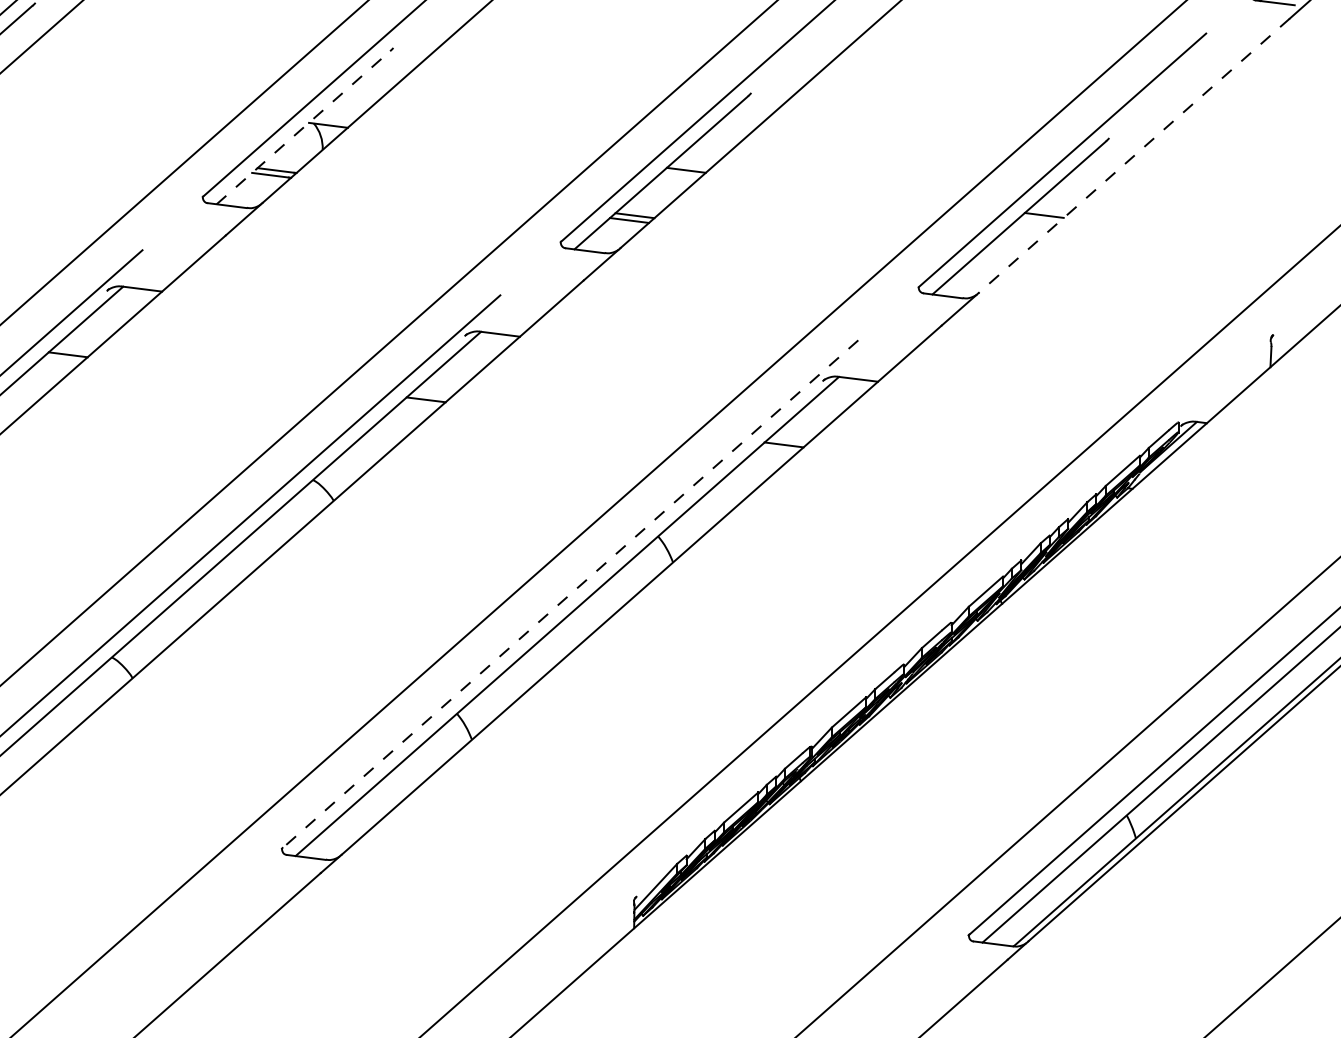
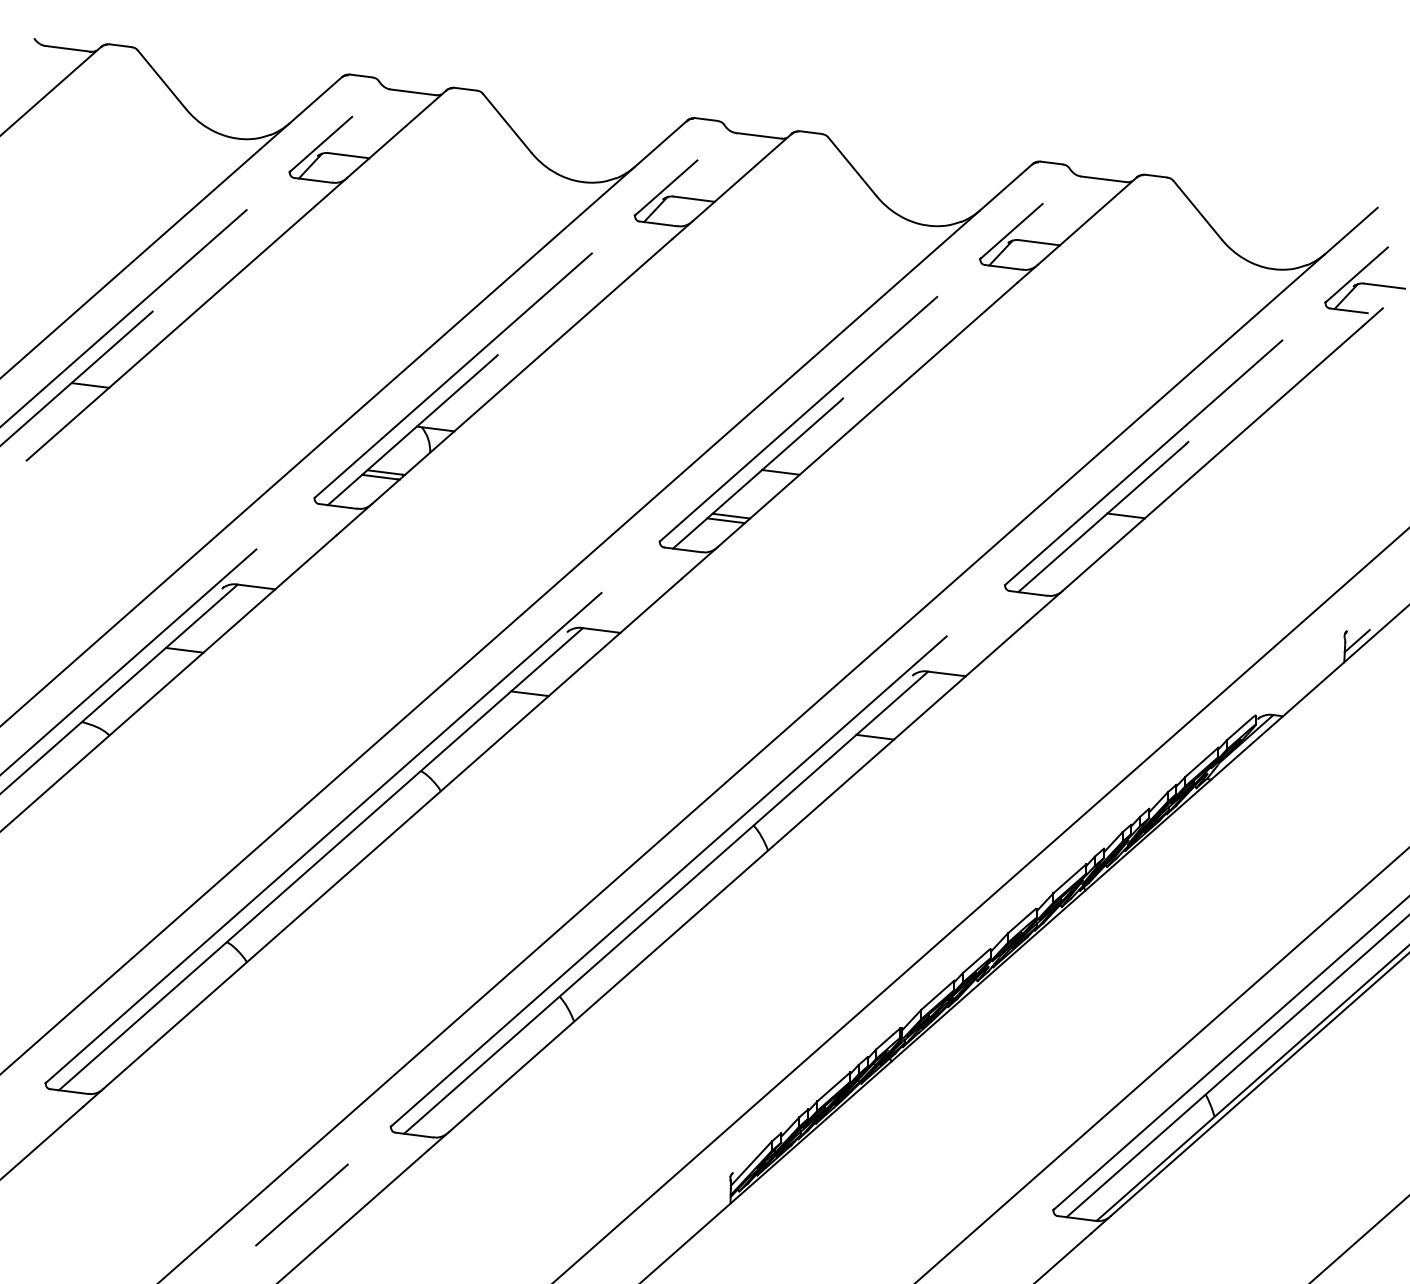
line: (303, 127) -> (411, 431), dashed -> solid
line: (1133, 155) -> (1212, 458), dashed -> solid
line: (1283, 345) -> (1356, 641), added
line: (569, 594) -> (668, 881), dashed -> solid
line: (189, 929) -> (301, 1204), added

